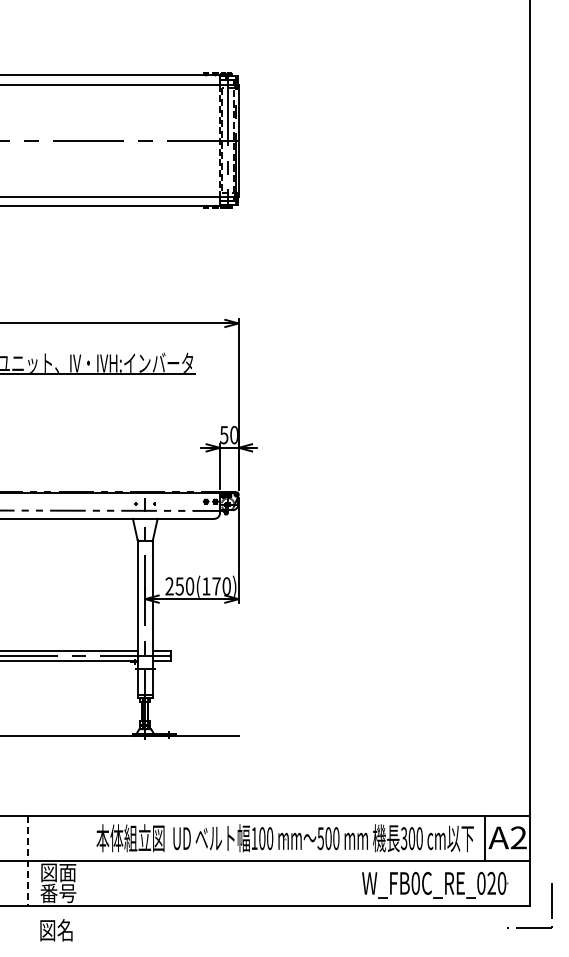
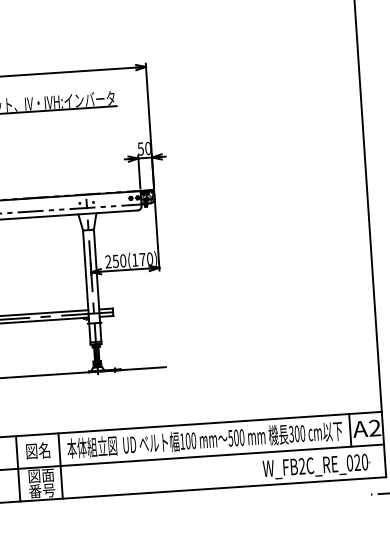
line: (85, 860) -> (60, 465), added
line: (27, 861) -> (18, 469), dashed -> solid
text: (415, 883) -> (301, 466), W_FB0C_RE_020 -> W_FB2C_RE_020
text: (56, 930) -> (38, 451), moved

